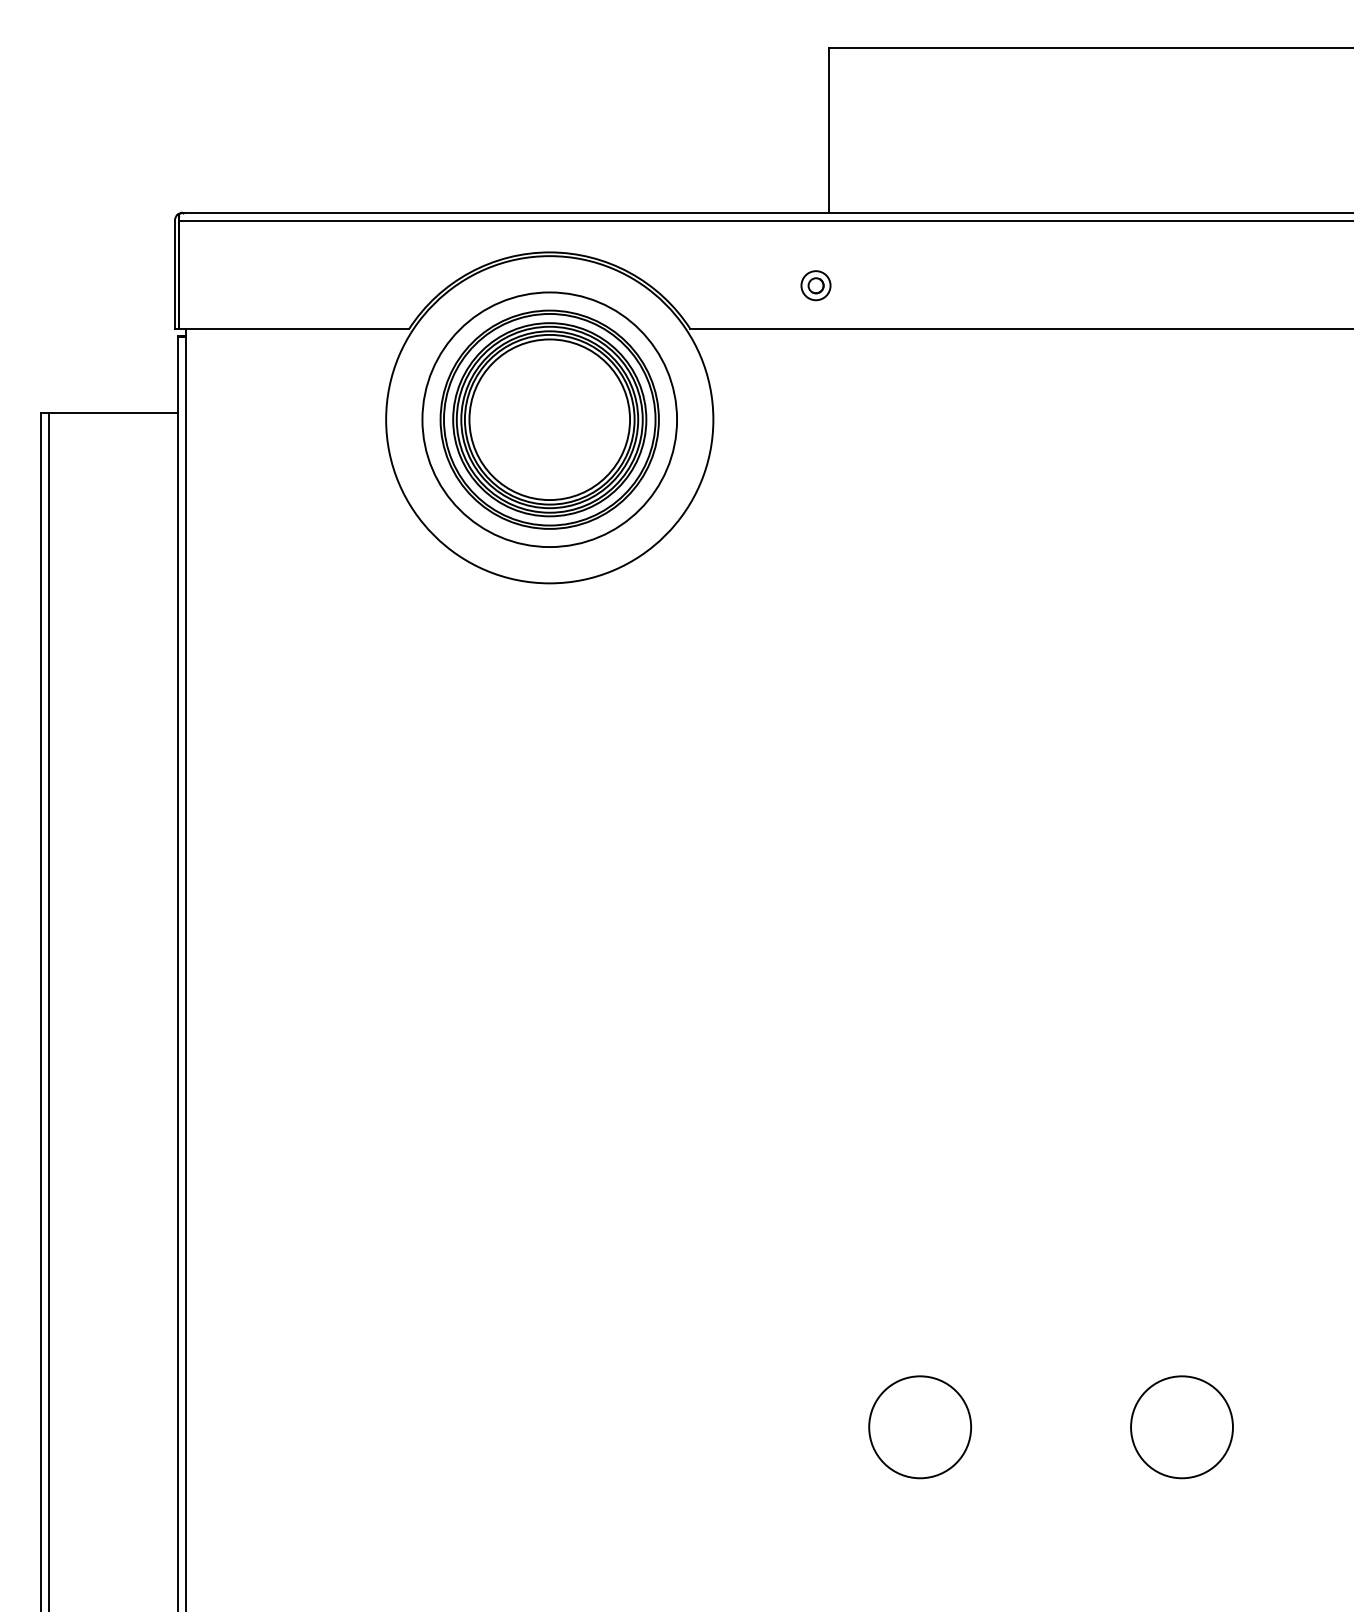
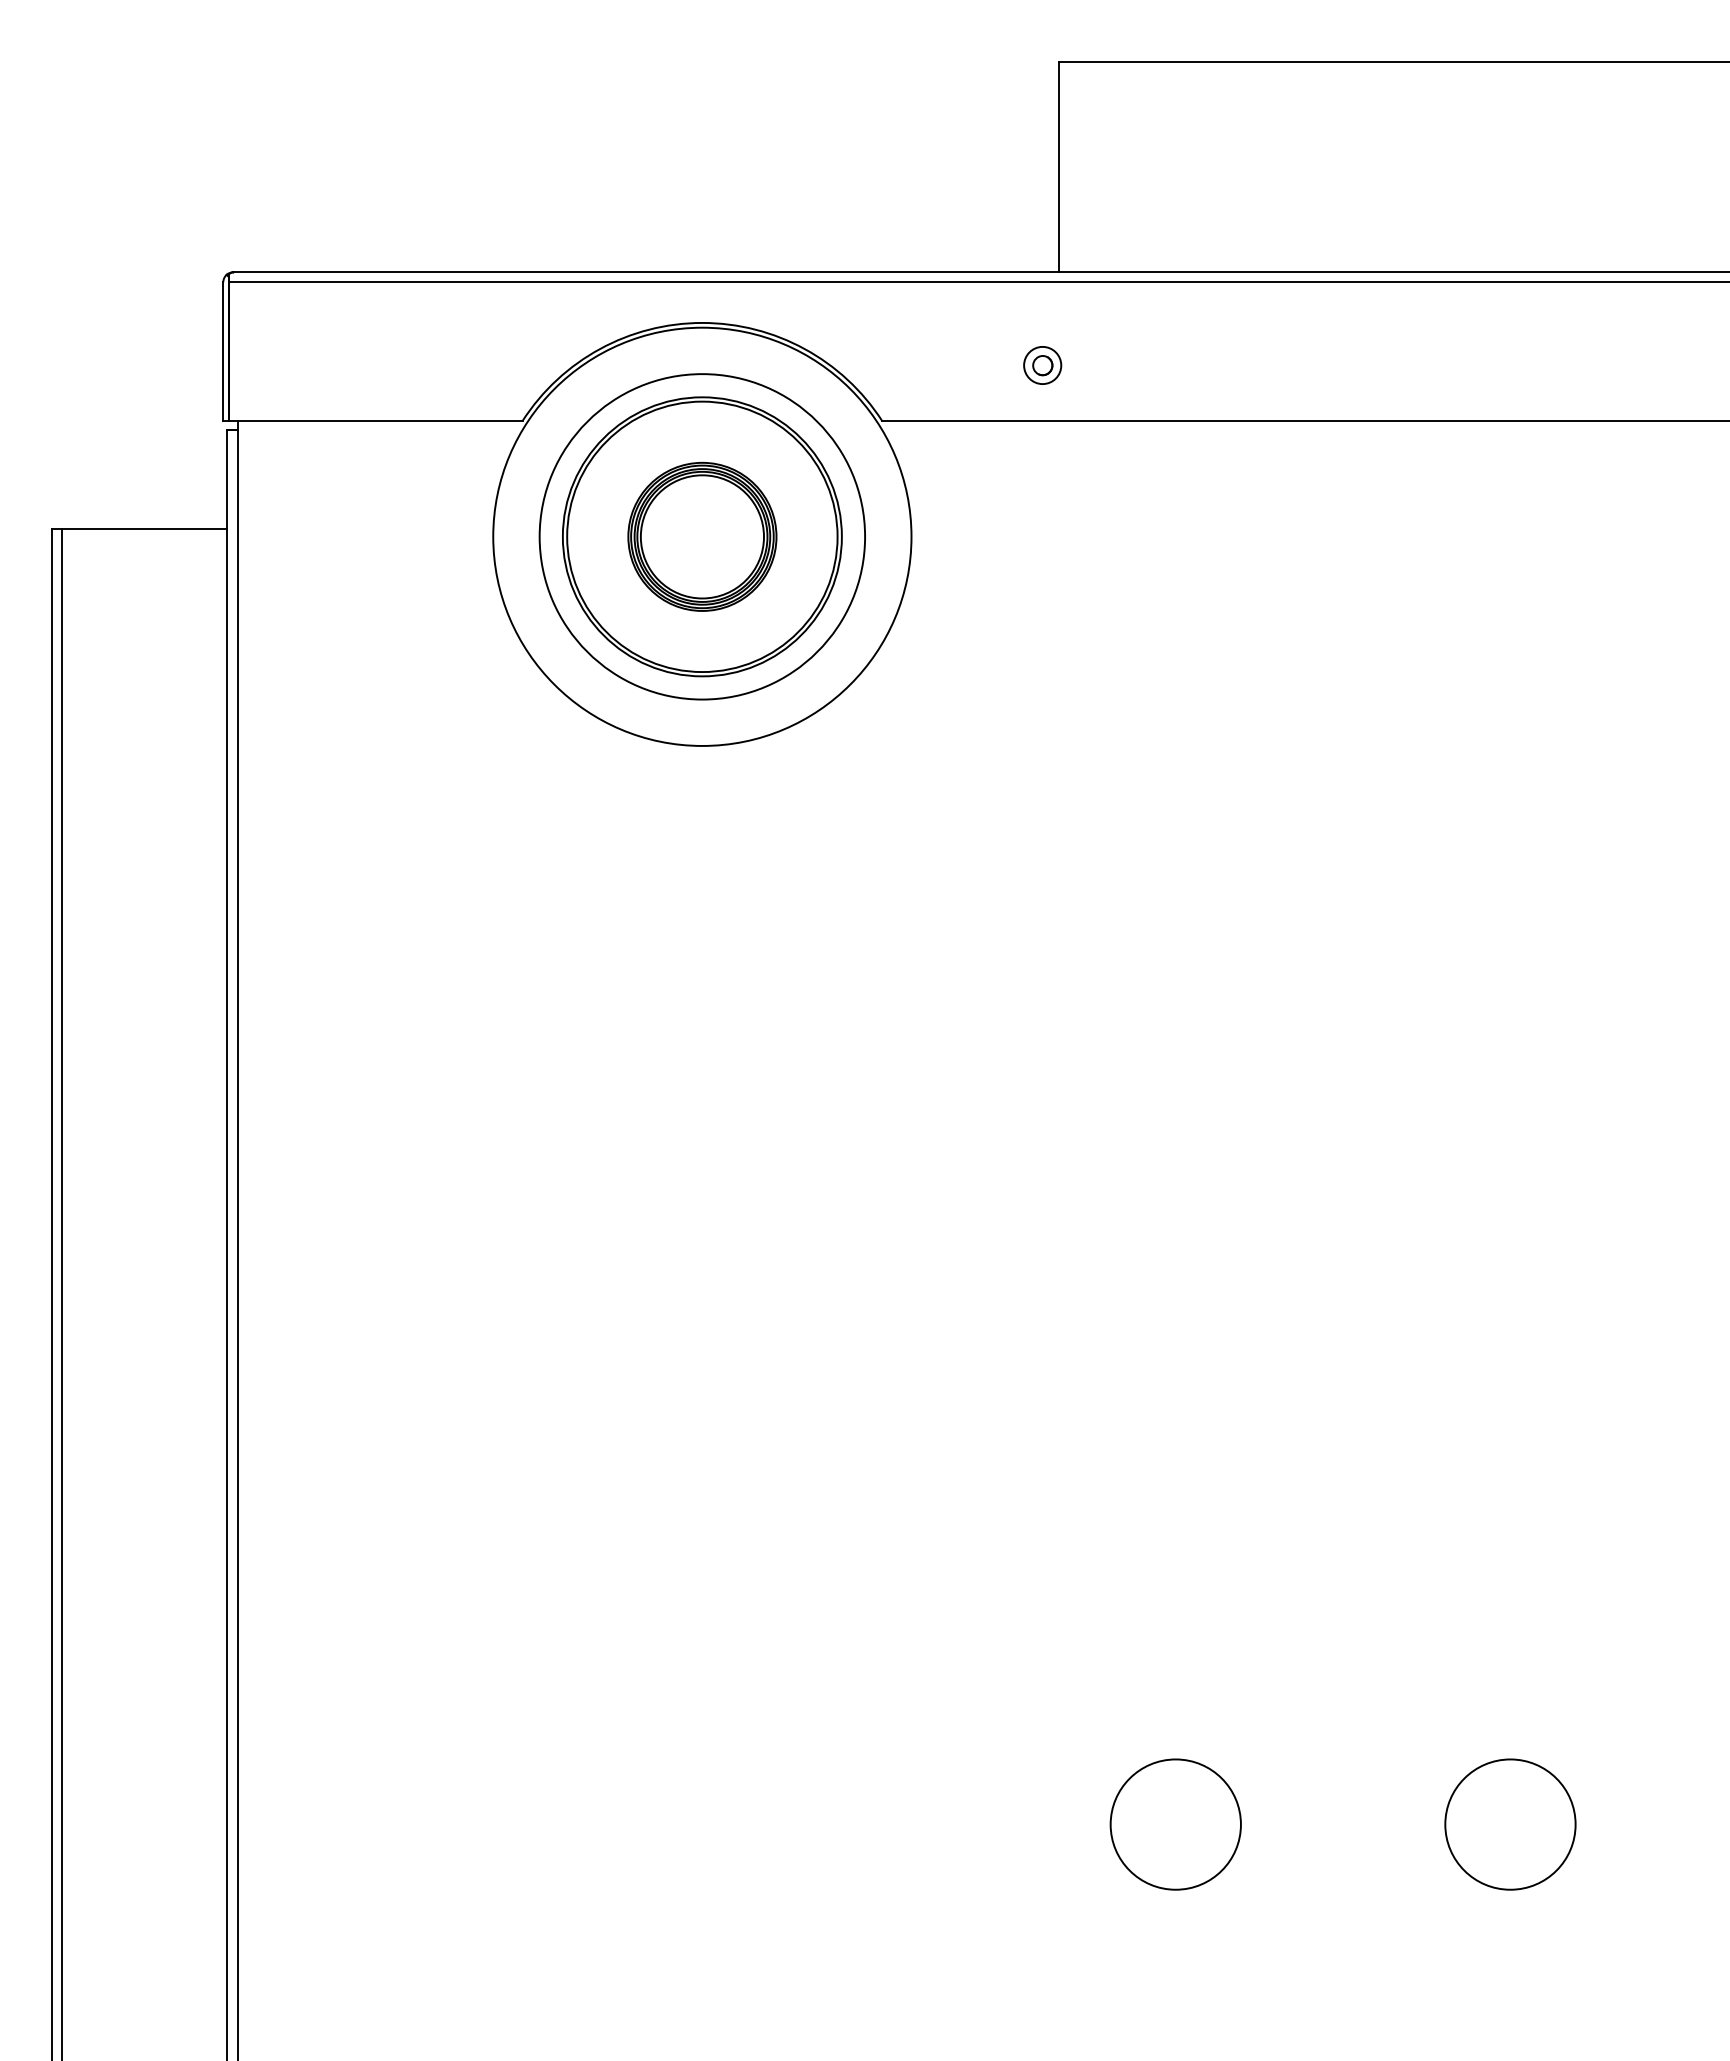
part: (549, 419) -> (702, 536), size x0.6

